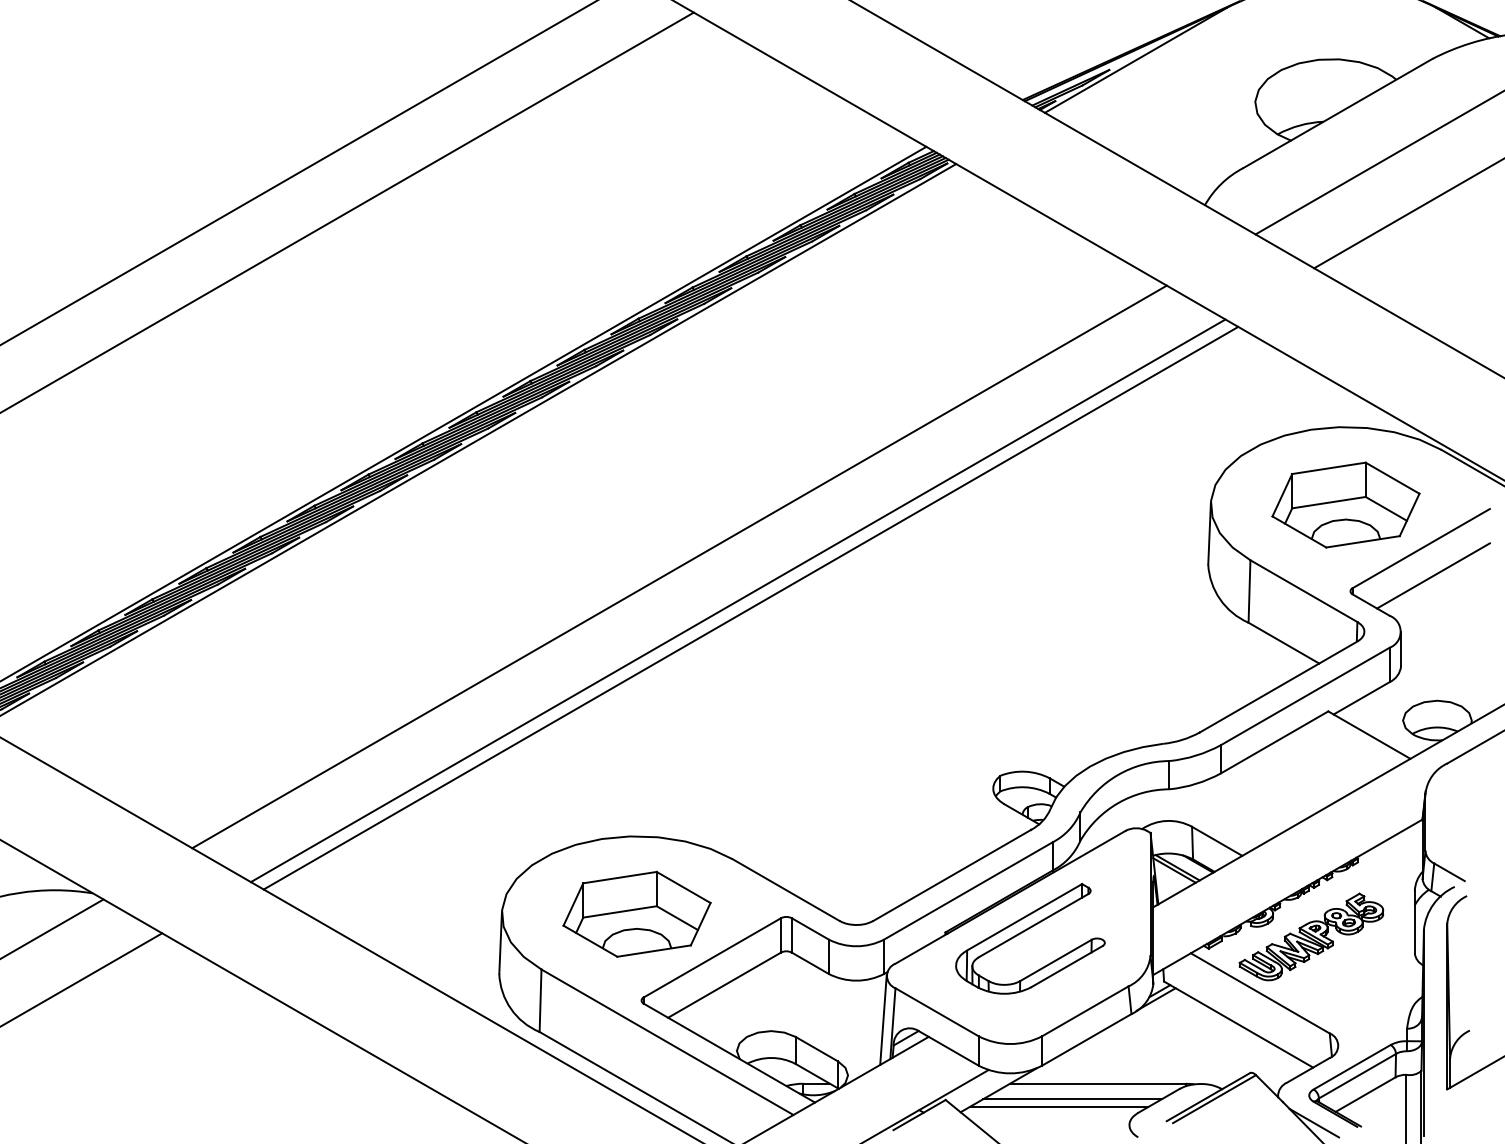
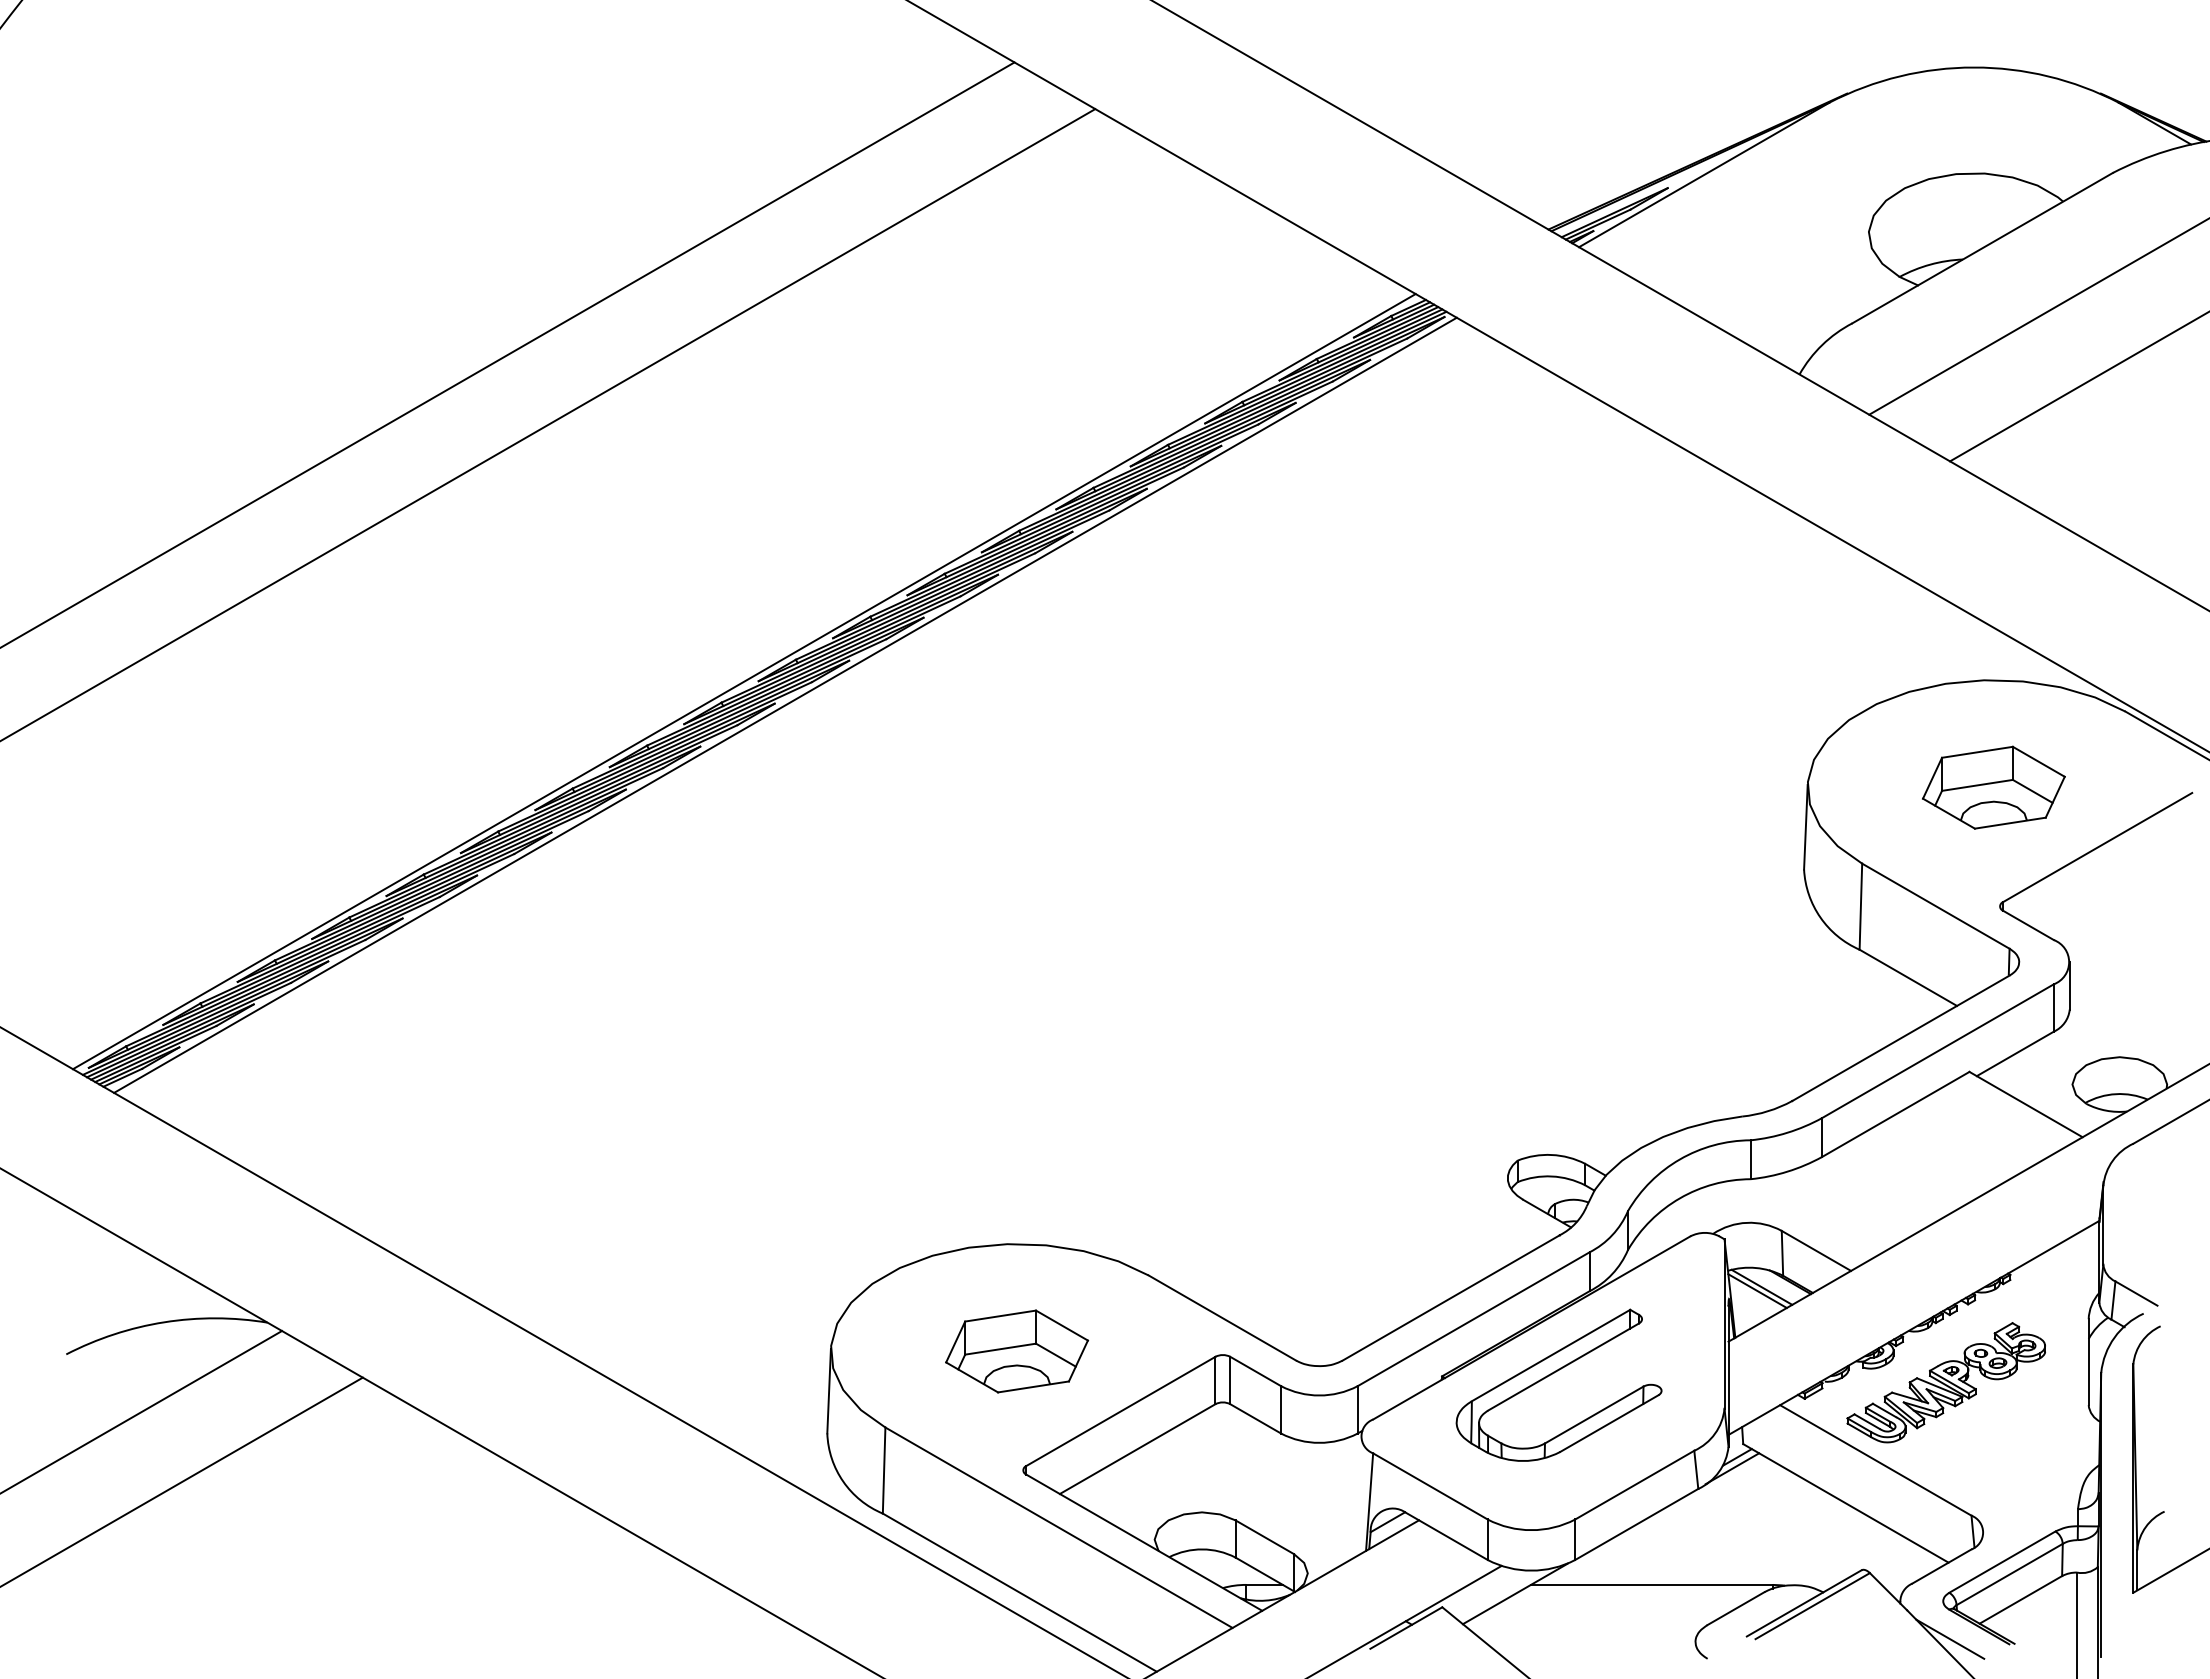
part: (1345, 504) -> (1993, 787), size x0.7
line: (679, 566) -> (1075, 872), removed
line: (1433, 576) -> (2114, 885), removed
line: (738, 600) -> (1156, 919), removed
line: (750, 608) -> (1173, 929), removed
part: (636, 914) -> (1016, 1351), size x0.7
line: (883, 1019) -> (1356, 1496), removed
line: (1072, 1099) -> (1616, 1606), removed
line: (1059, 1107) -> (1598, 1617), removed

